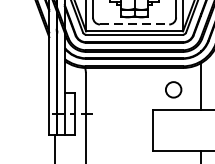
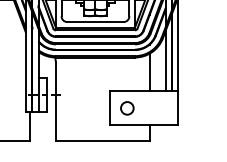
line: (134, 25) -> (95, 22), dashed -> solid
circle: (173, 90) -> (127, 108), moved

